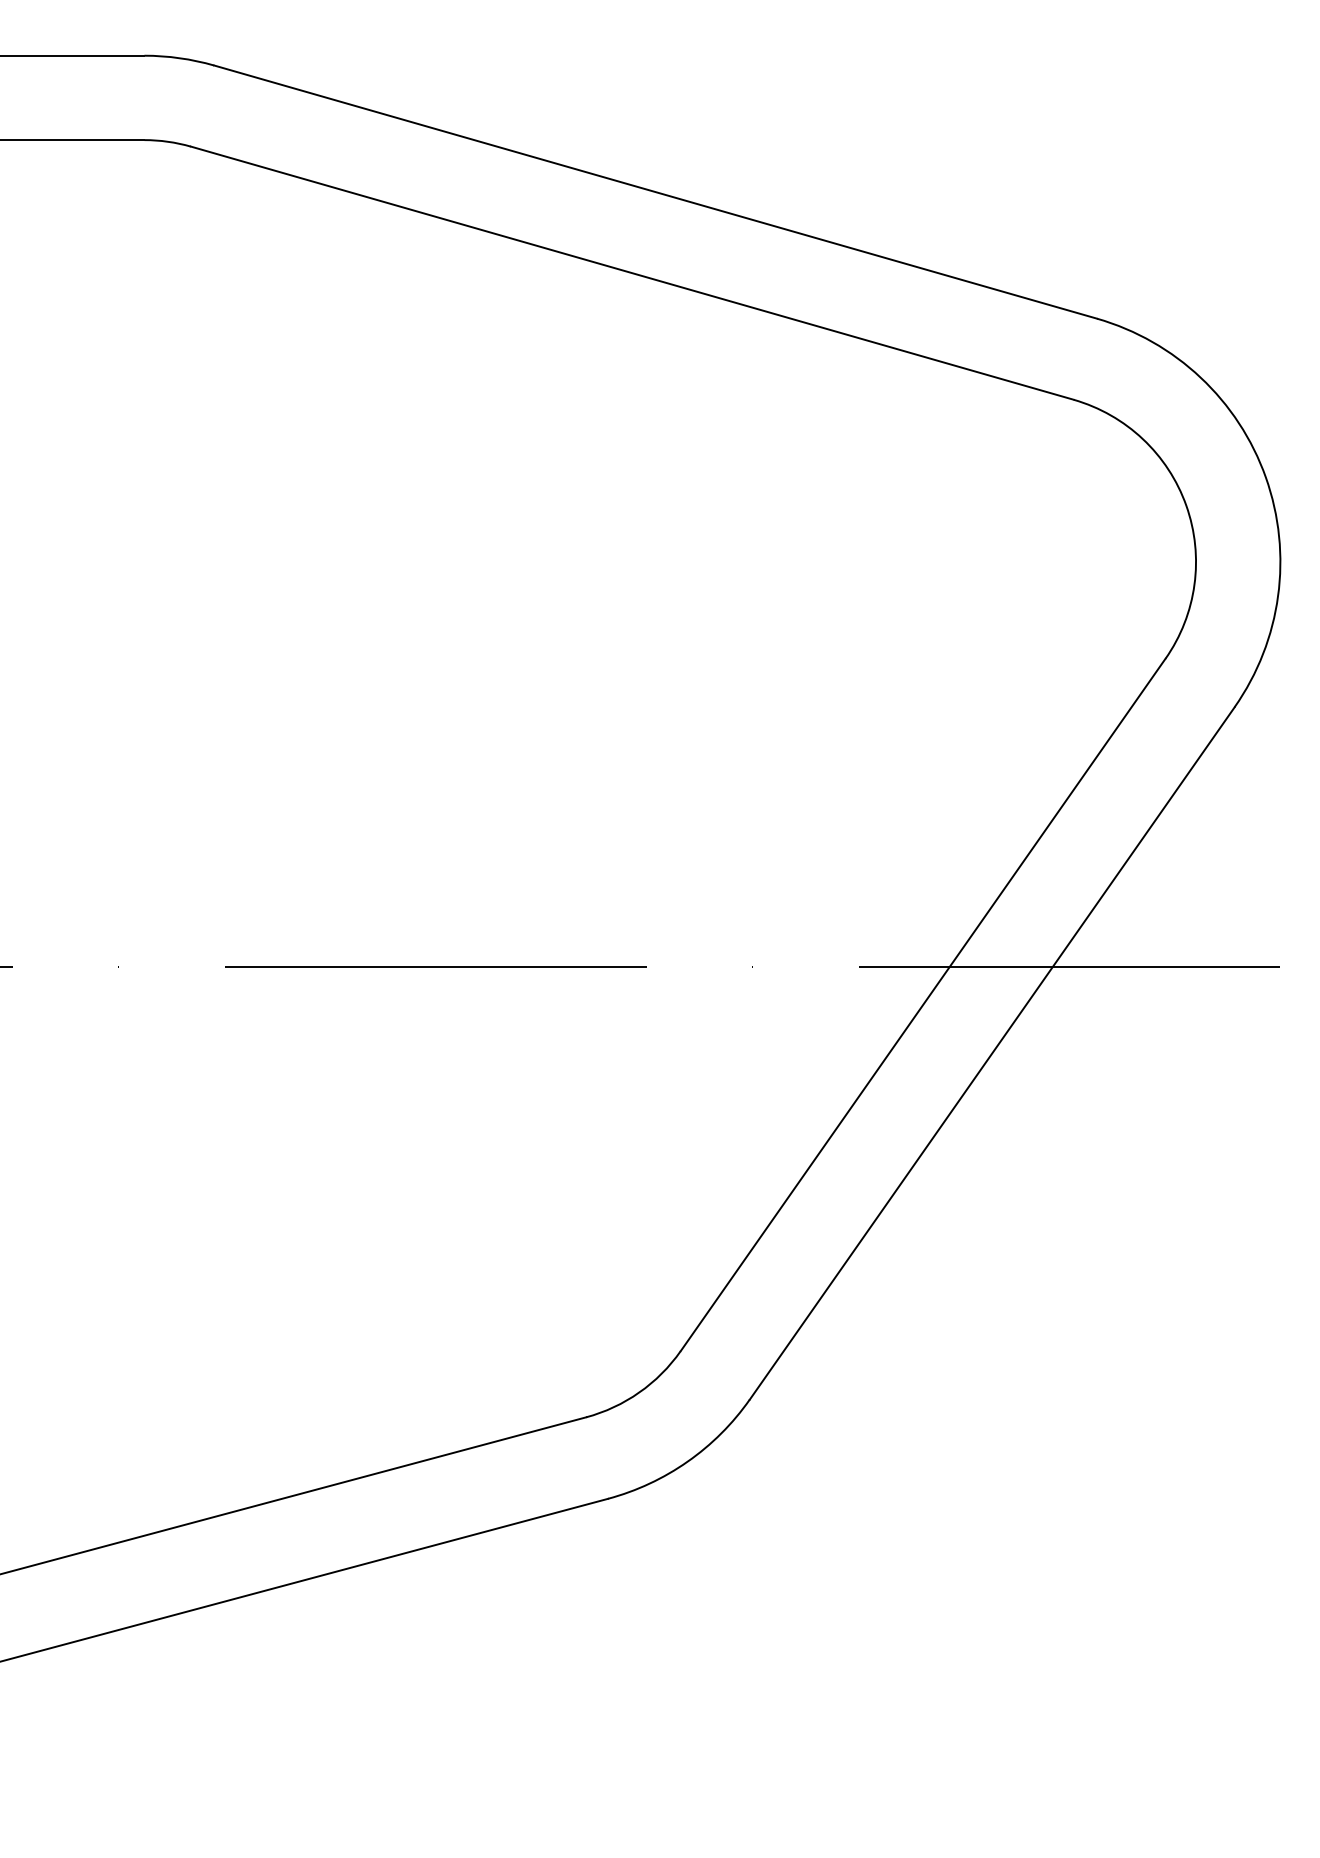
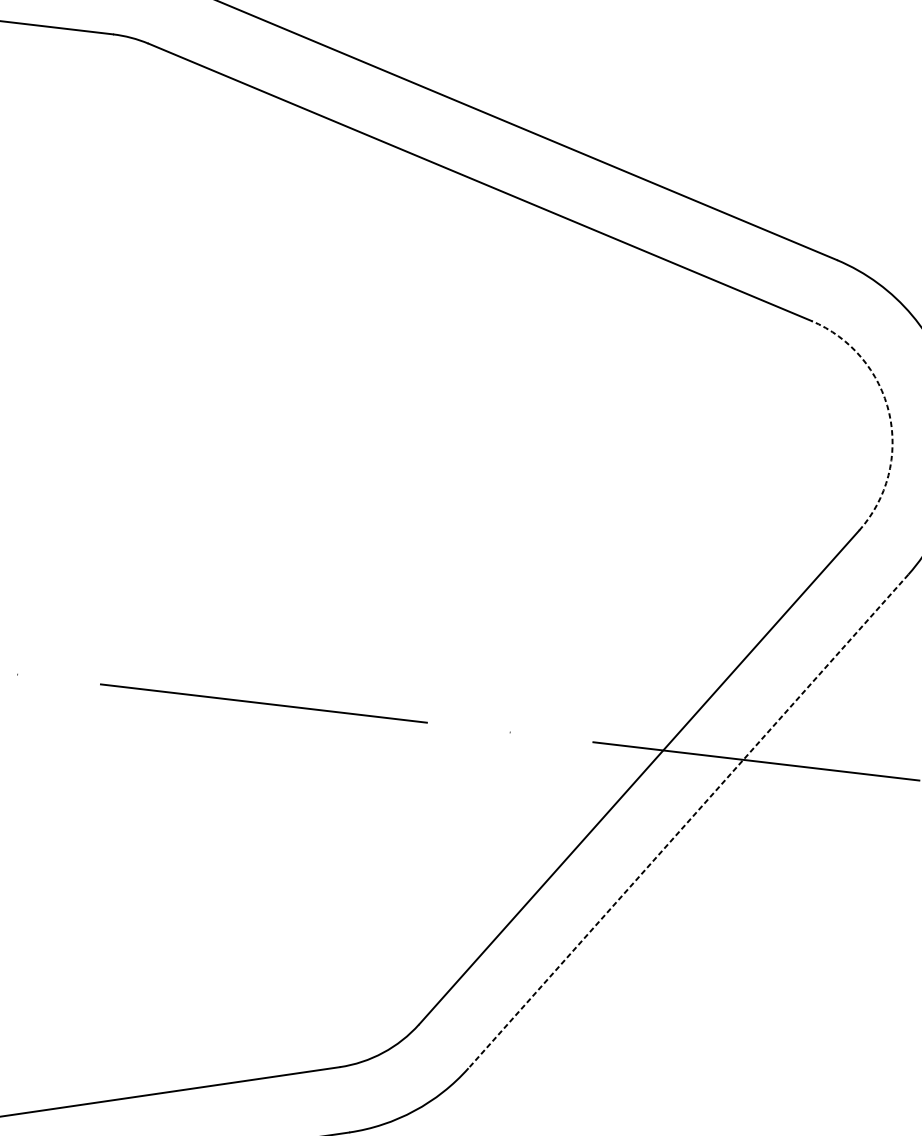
arc: (1186, 505) -> (889, 413), solid -> dashed
line: (992, 1053) -> (688, 821), solid -> dashed

